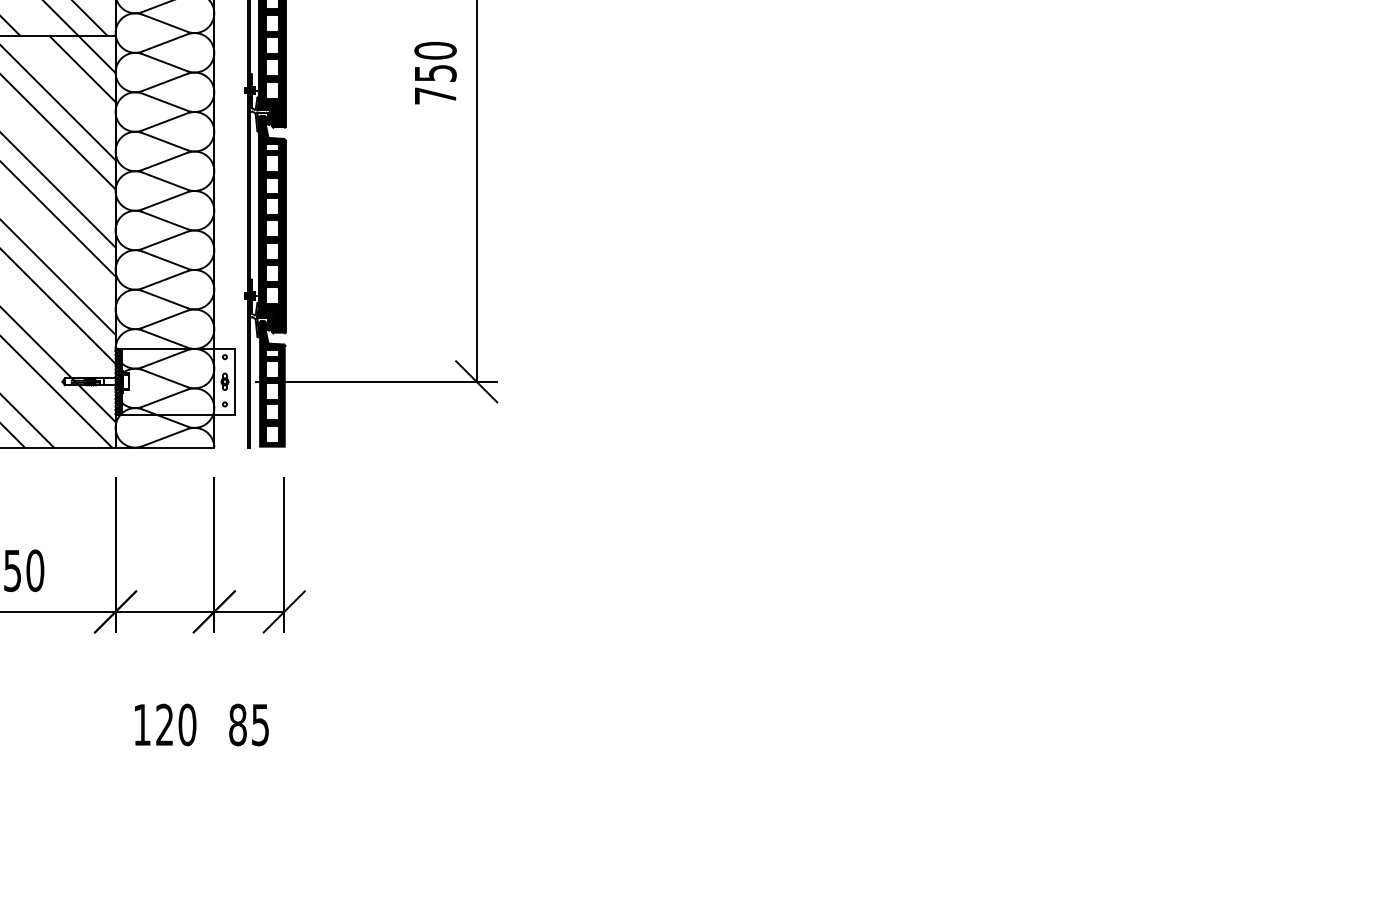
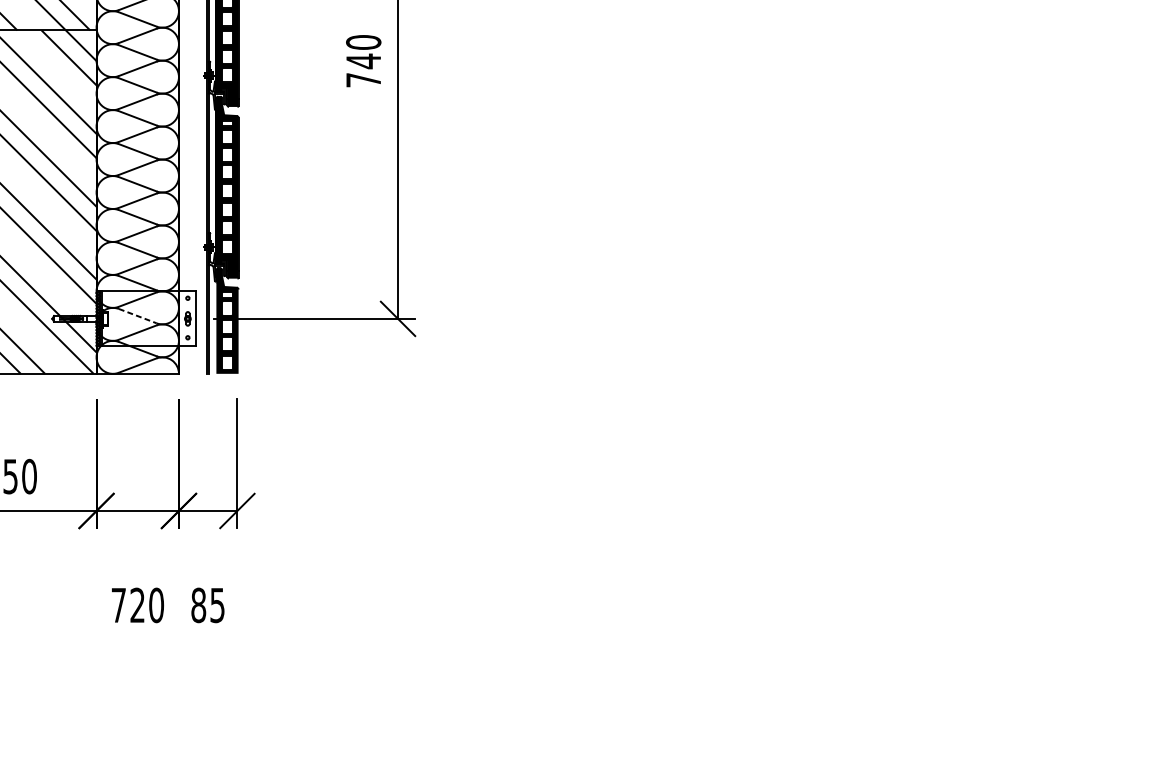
text: (435, 73) -> (363, 61), 750 -> 740
line: (165, 378) -> (138, 316), solid -> dashed
text: (142, 724) -> (119, 605), 120 -> 720

